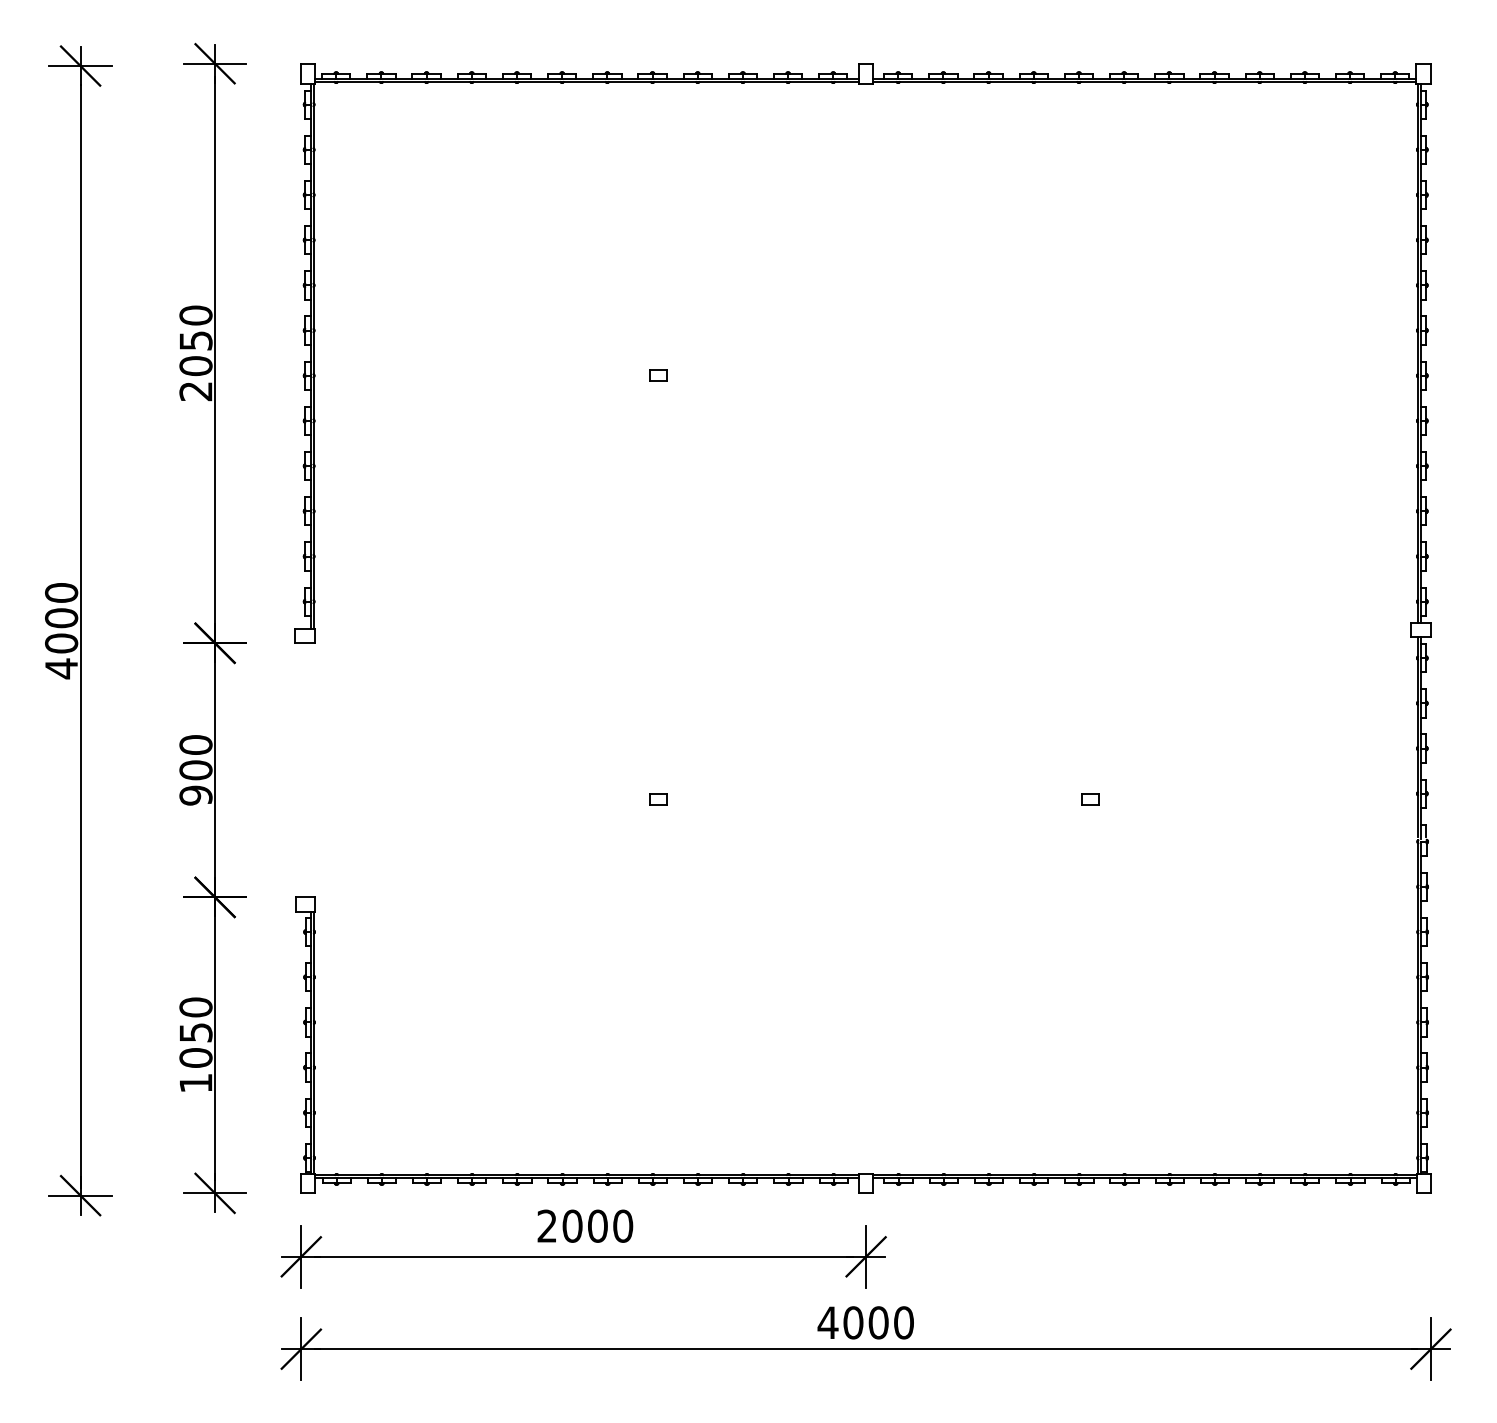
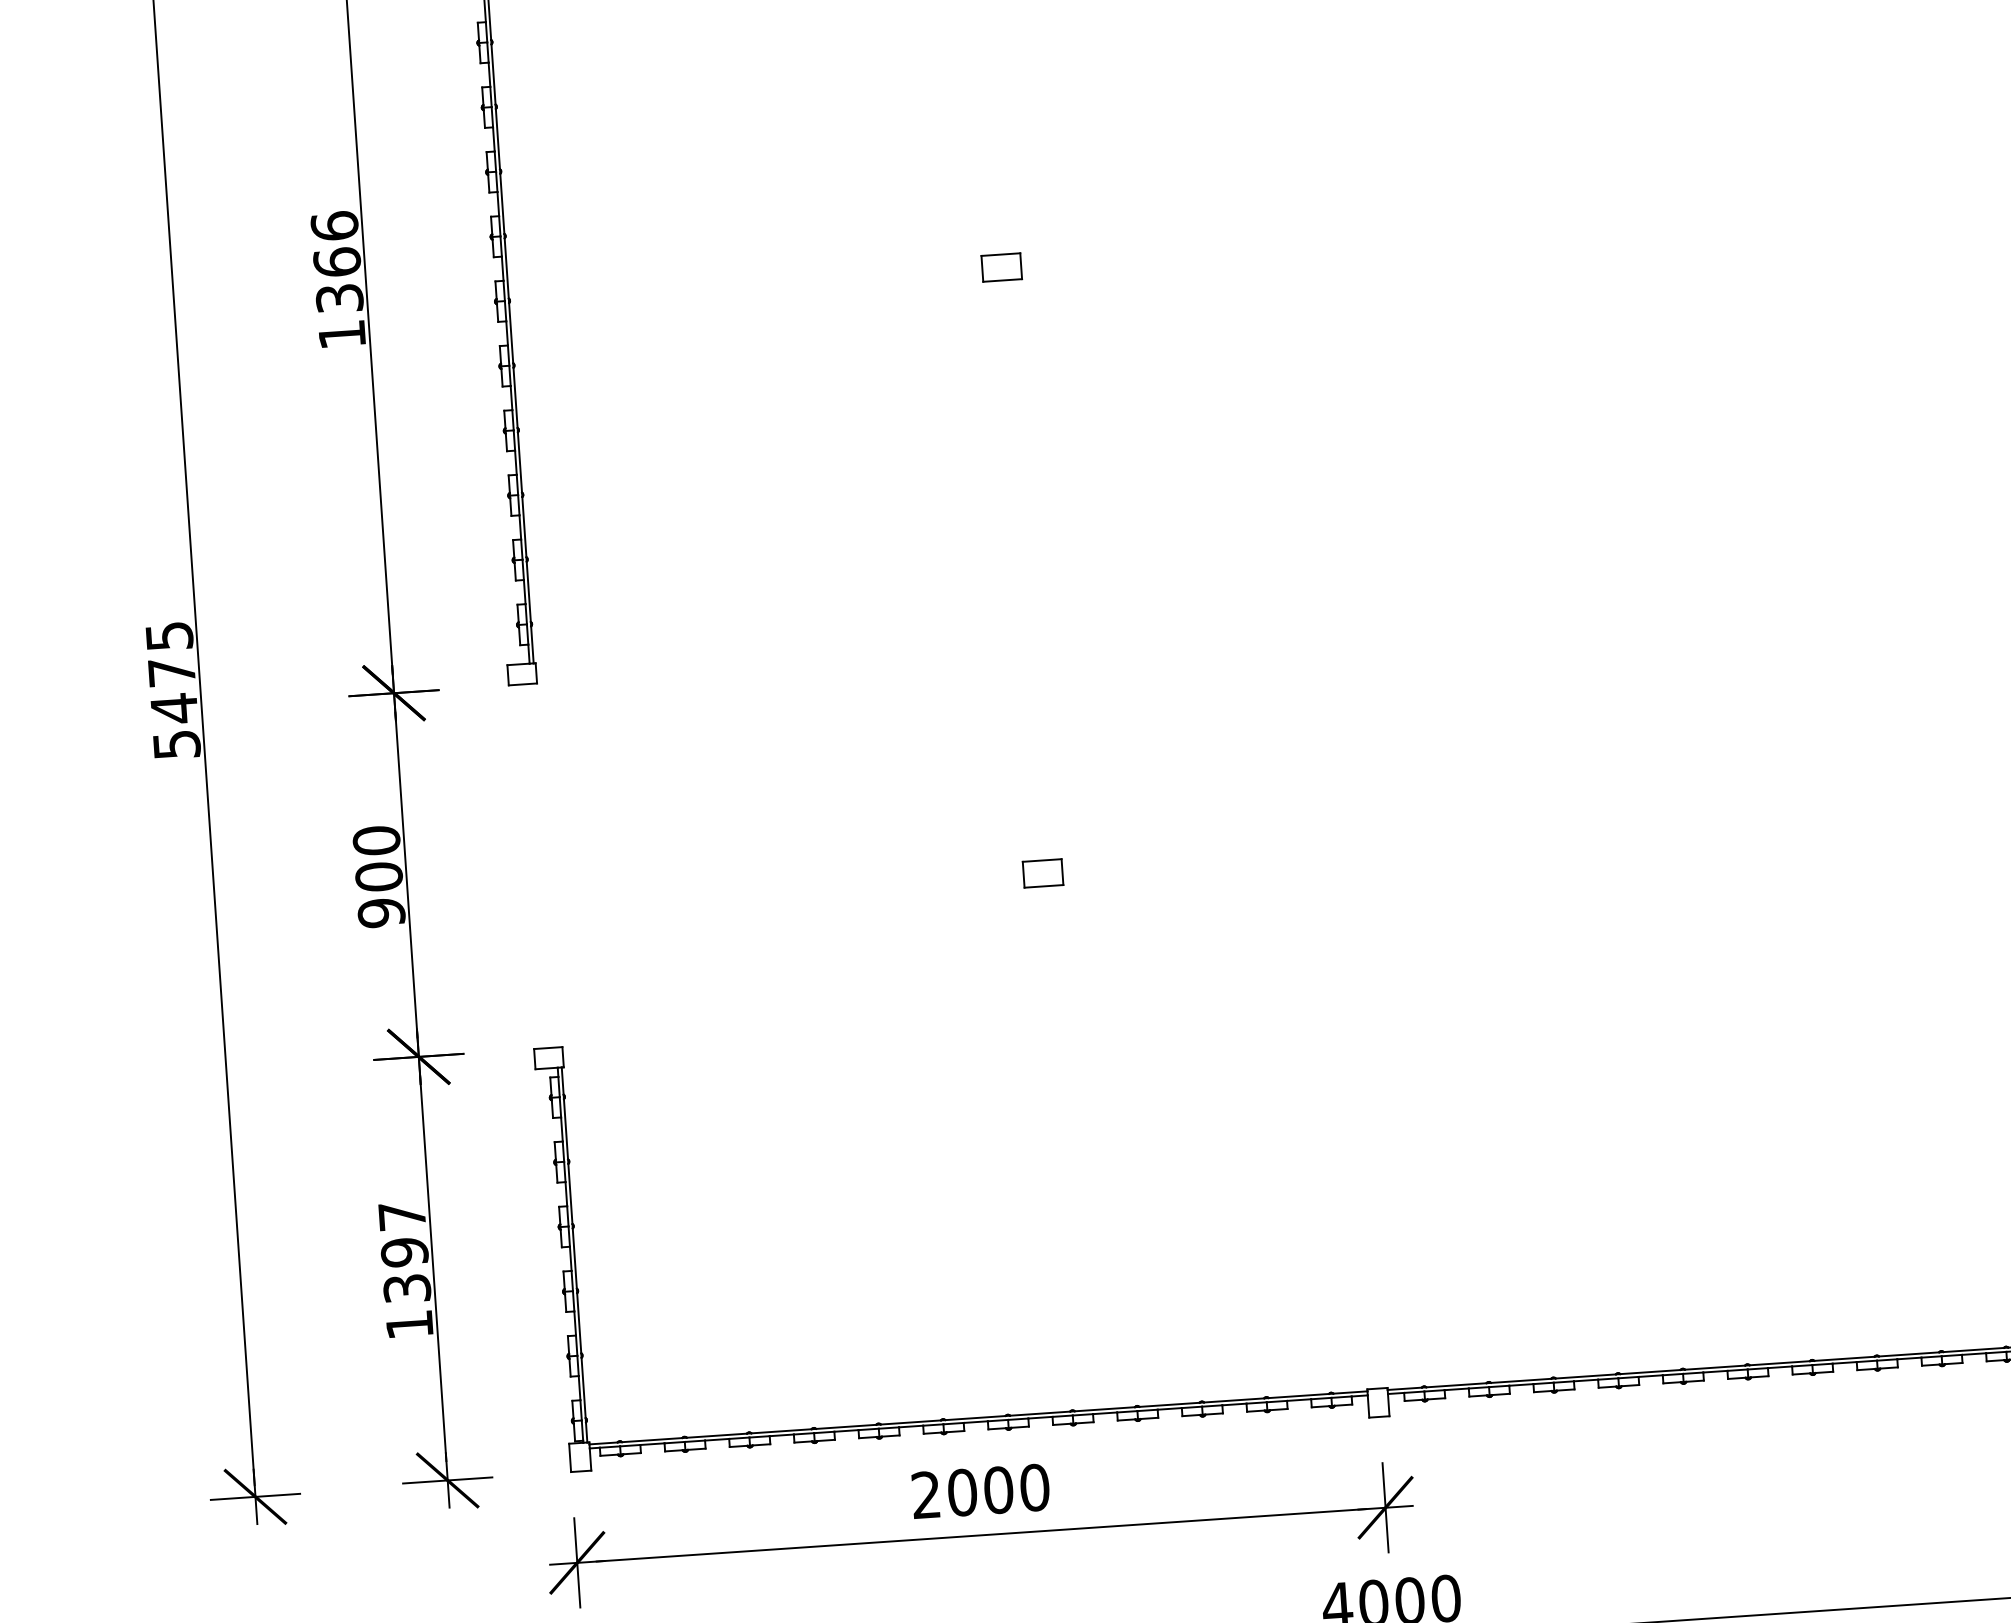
text: (195, 353) -> (337, 280), 2050 -> 1366
part: (658, 375) -> (1002, 266), size x1.6
text: (61, 631) -> (173, 691), 4000 -> 5475
part: (658, 799) -> (1043, 873), size x1.6
part: (1090, 799) -> (1662, 831), removed
text: (195, 1032) -> (403, 1252), 1050 -> 1397

